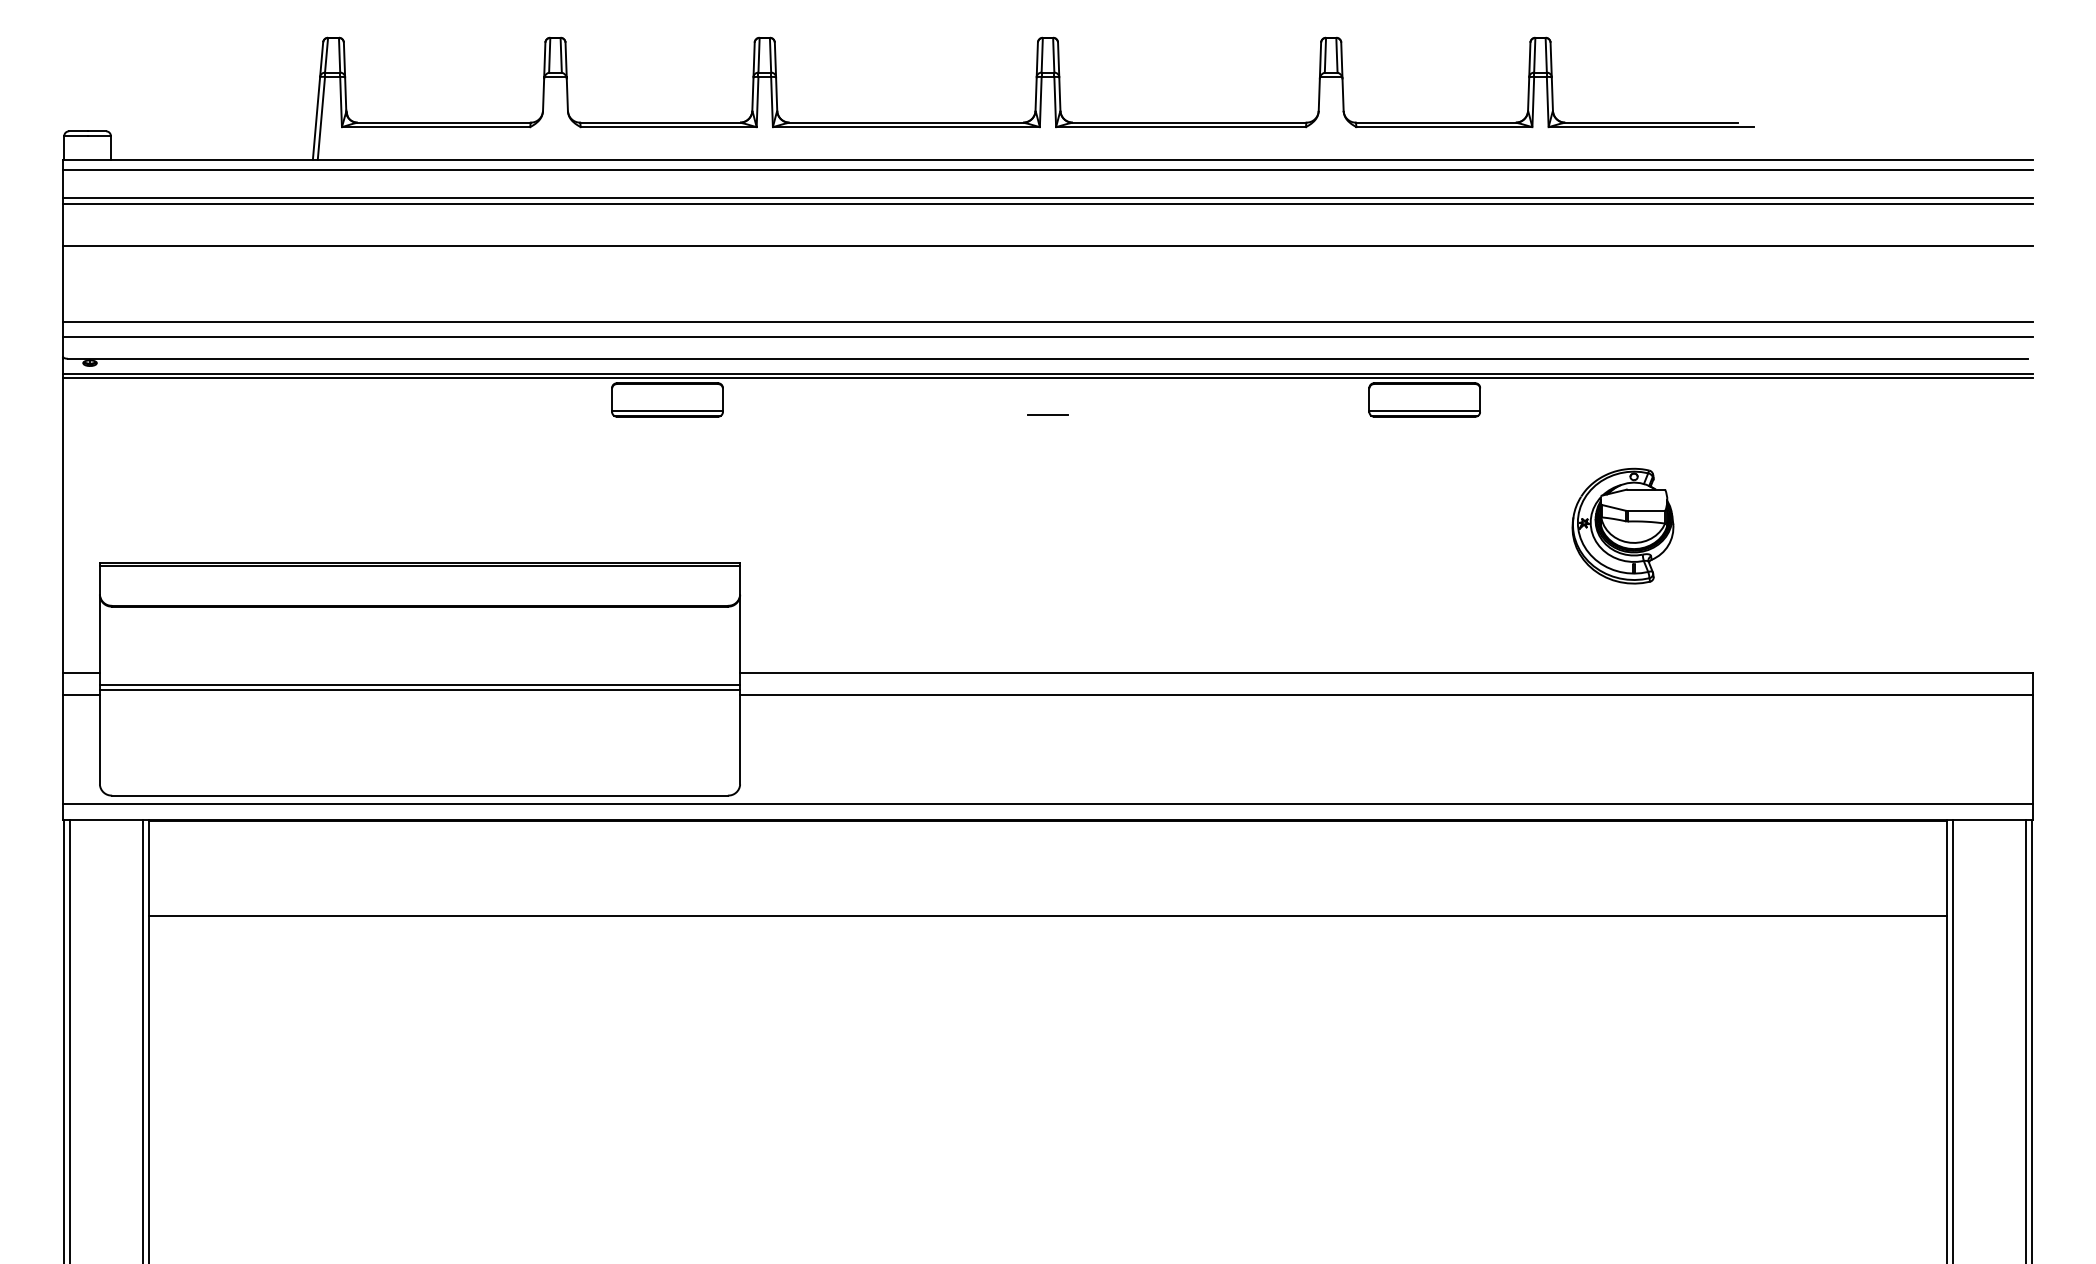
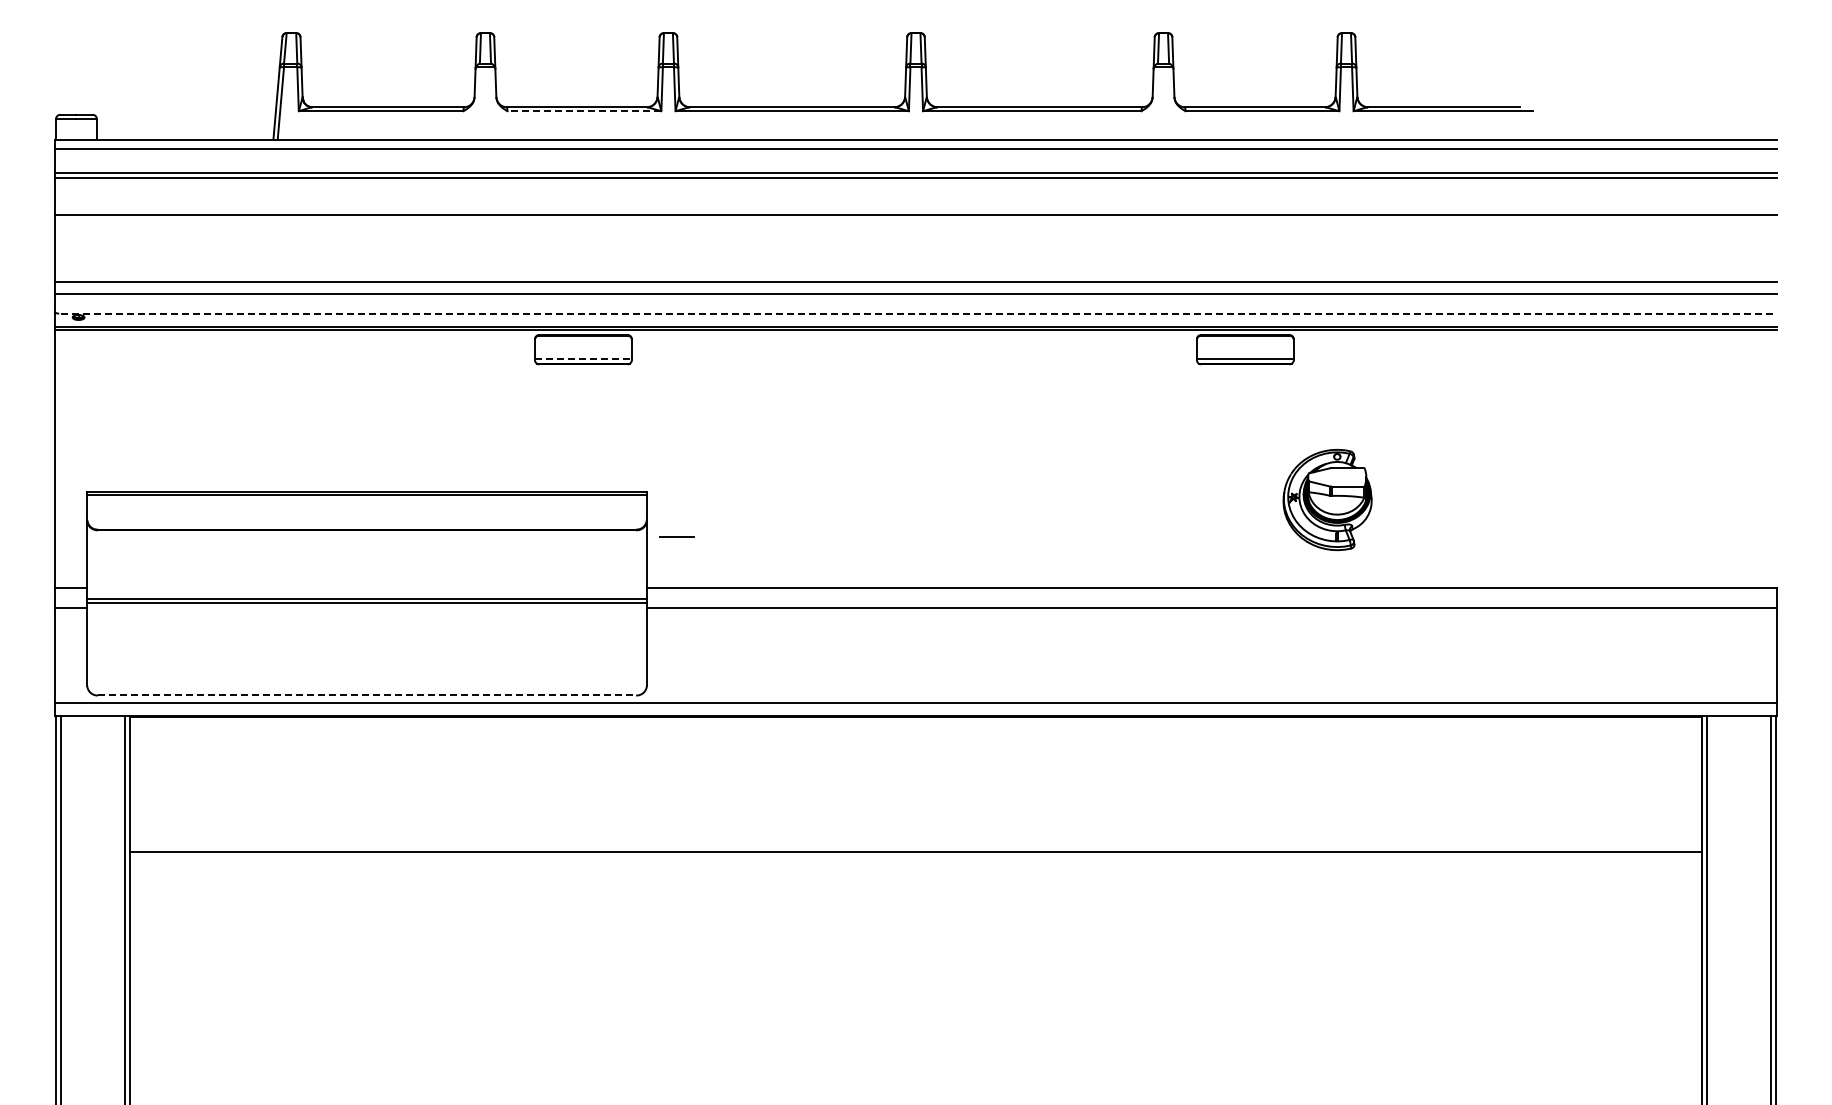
line: (668, 127) -> (584, 111), solid -> dashed
line: (1048, 358) -> (916, 313), solid -> dashed
line: (667, 411) -> (583, 359), solid -> dashed
line: (1047, 414) -> (676, 536), moved
part: (1622, 526) -> (1327, 500), moved
line: (420, 795) -> (367, 695), solid -> dashed
line: (1047, 915) -> (915, 851), moved

